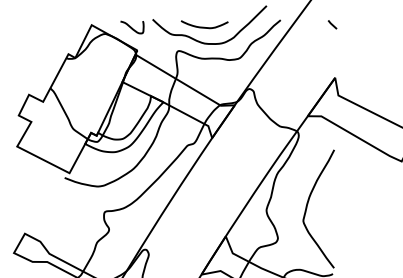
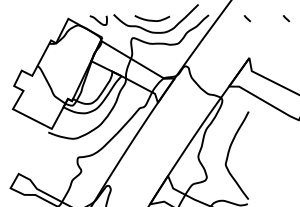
line: (385, 24) -> (286, 18), added

